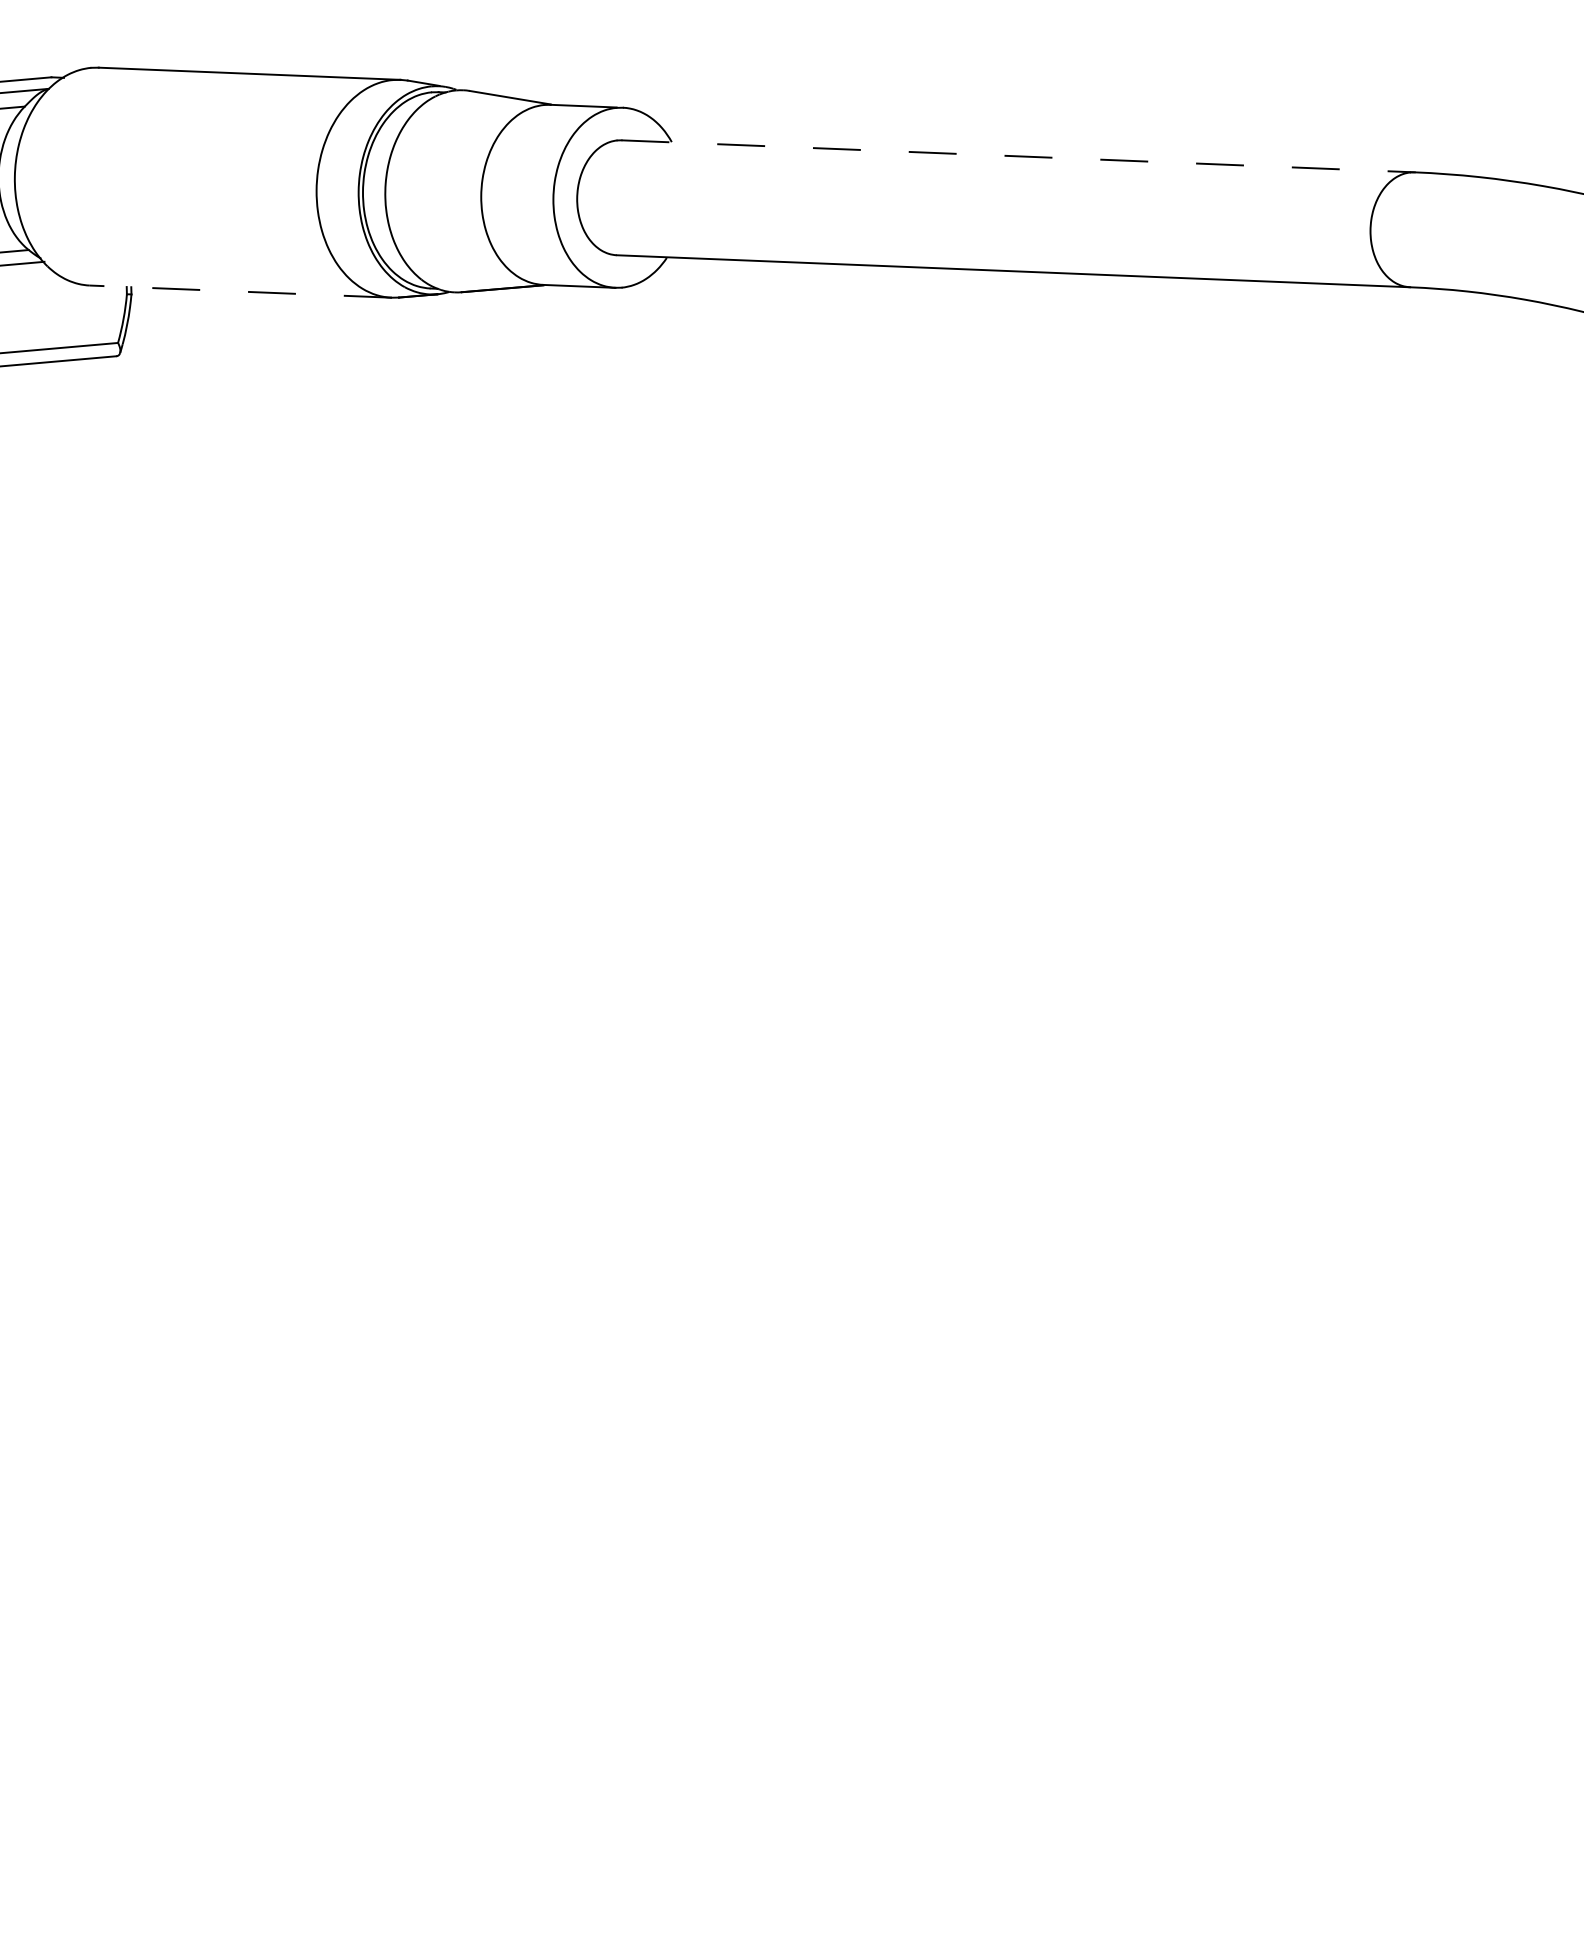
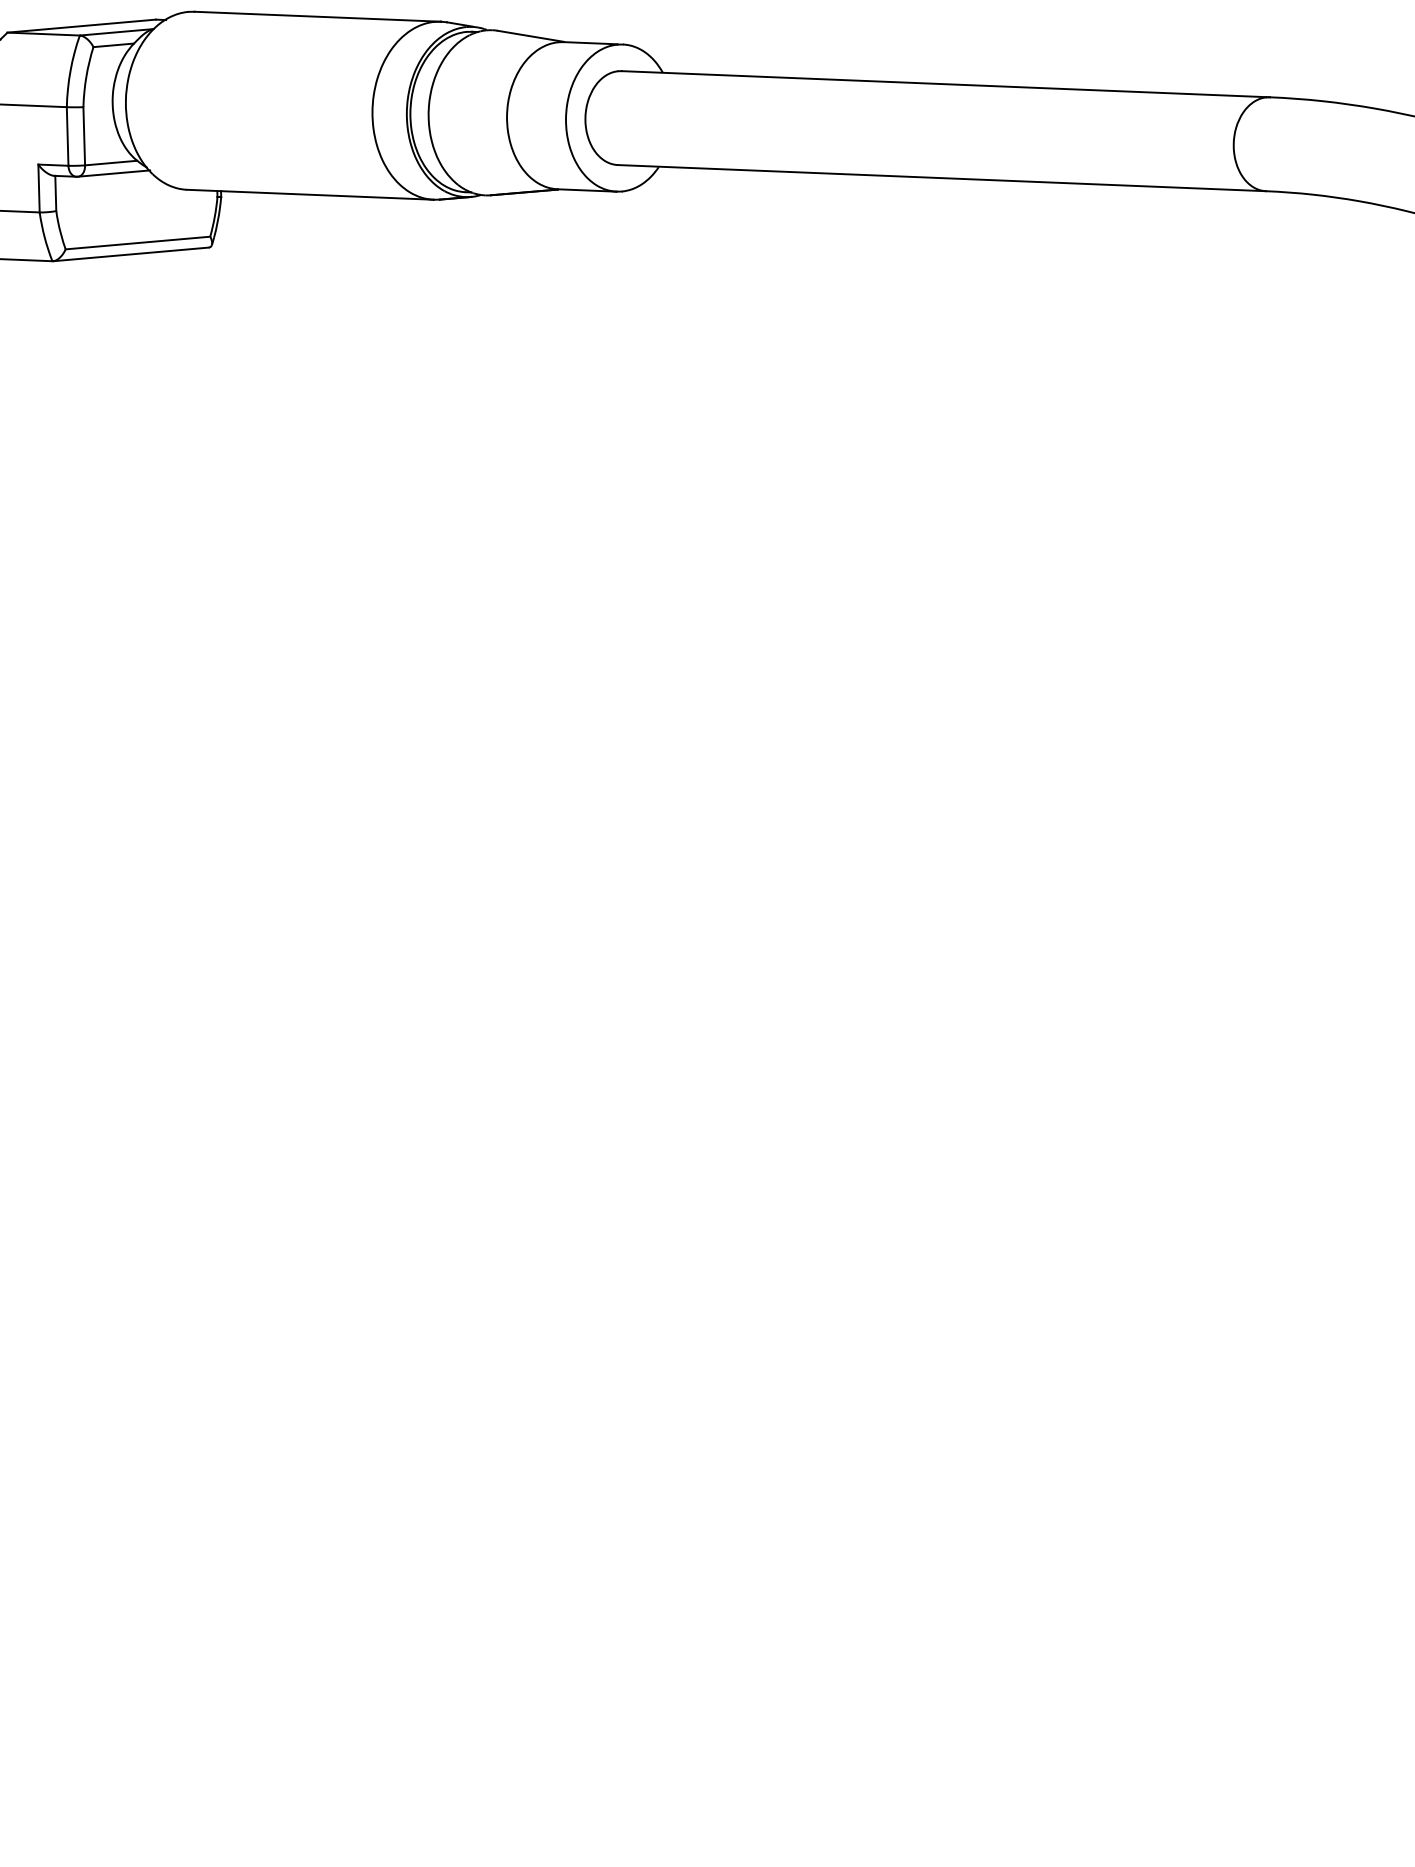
line: (1019, 156) -> (946, 84), dashed -> solid
line: (240, 291) -> (310, 194), dashed -> solid

